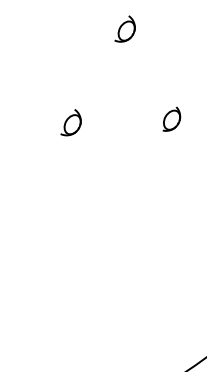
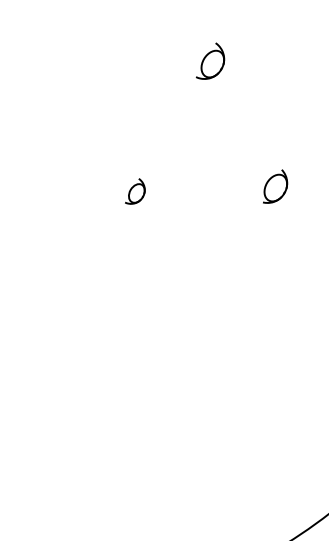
part: (70, 122) -> (134, 191), size x0.7

